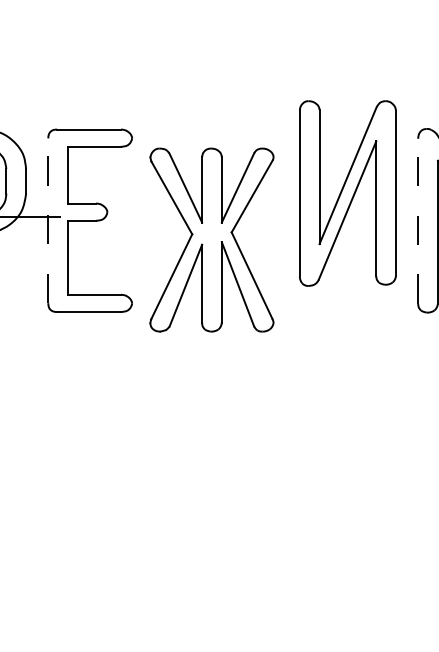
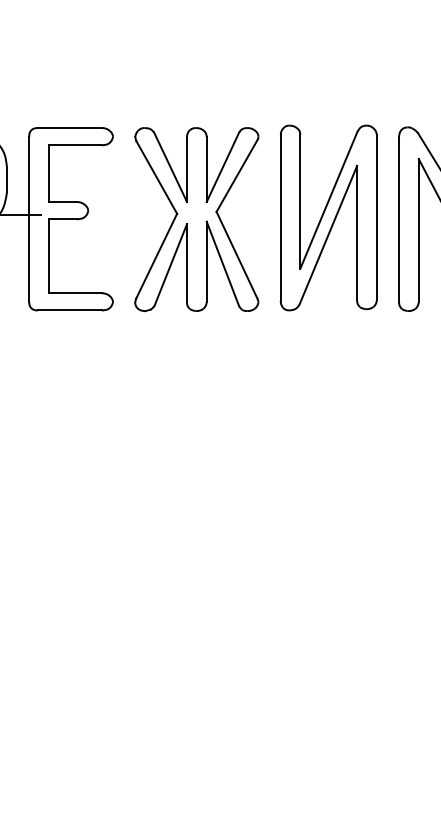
part: (347, 193) -> (328, 217), moved
line: (48, 220) -> (29, 218), dashed -> solid
line: (418, 221) -> (399, 219), dashed -> solid
part: (211, 240) -> (196, 219), moved

